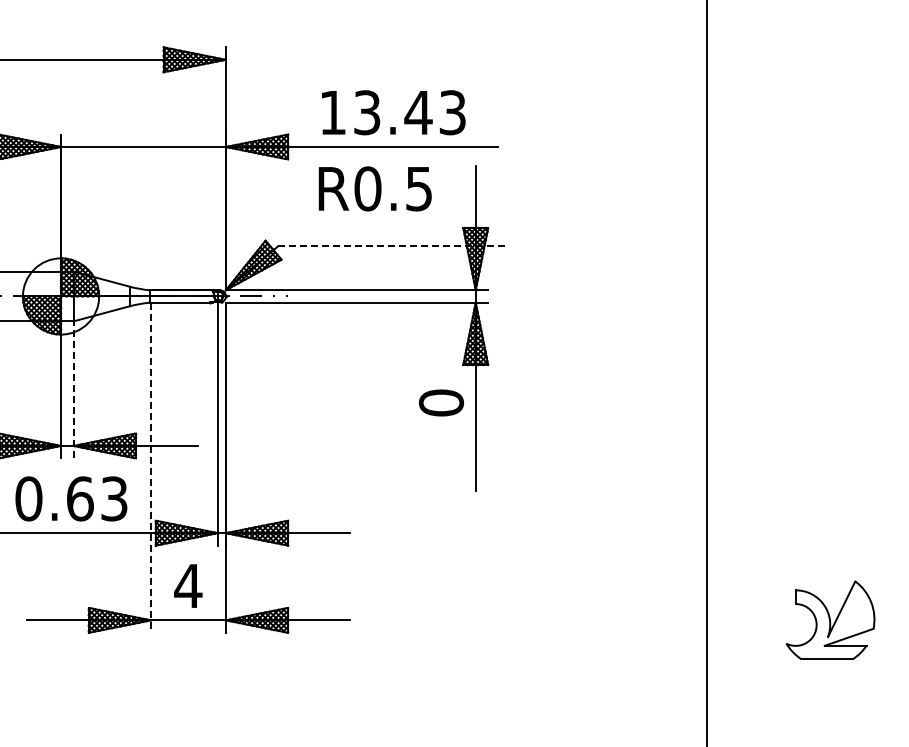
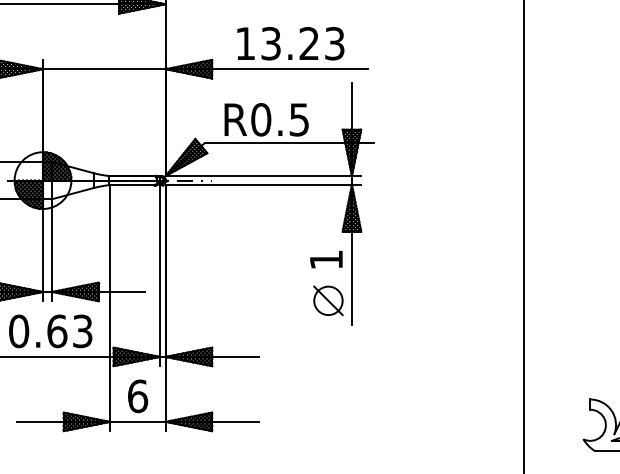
text: (418, 112) -> (309, 43), 13.43 -> 13.23
text: (374, 188) -> (266, 119), moved
line: (392, 246) -> (289, 143), dashed -> solid
line: (73, 389) -> (52, 249), dashed -> solid
text: (441, 402) -> (326, 259), 0 -> 1
part: (444, 457) -> (328, 300), added
line: (151, 468) -> (110, 308), dashed -> solid
text: (188, 585) -> (137, 395), 4 -> 6

